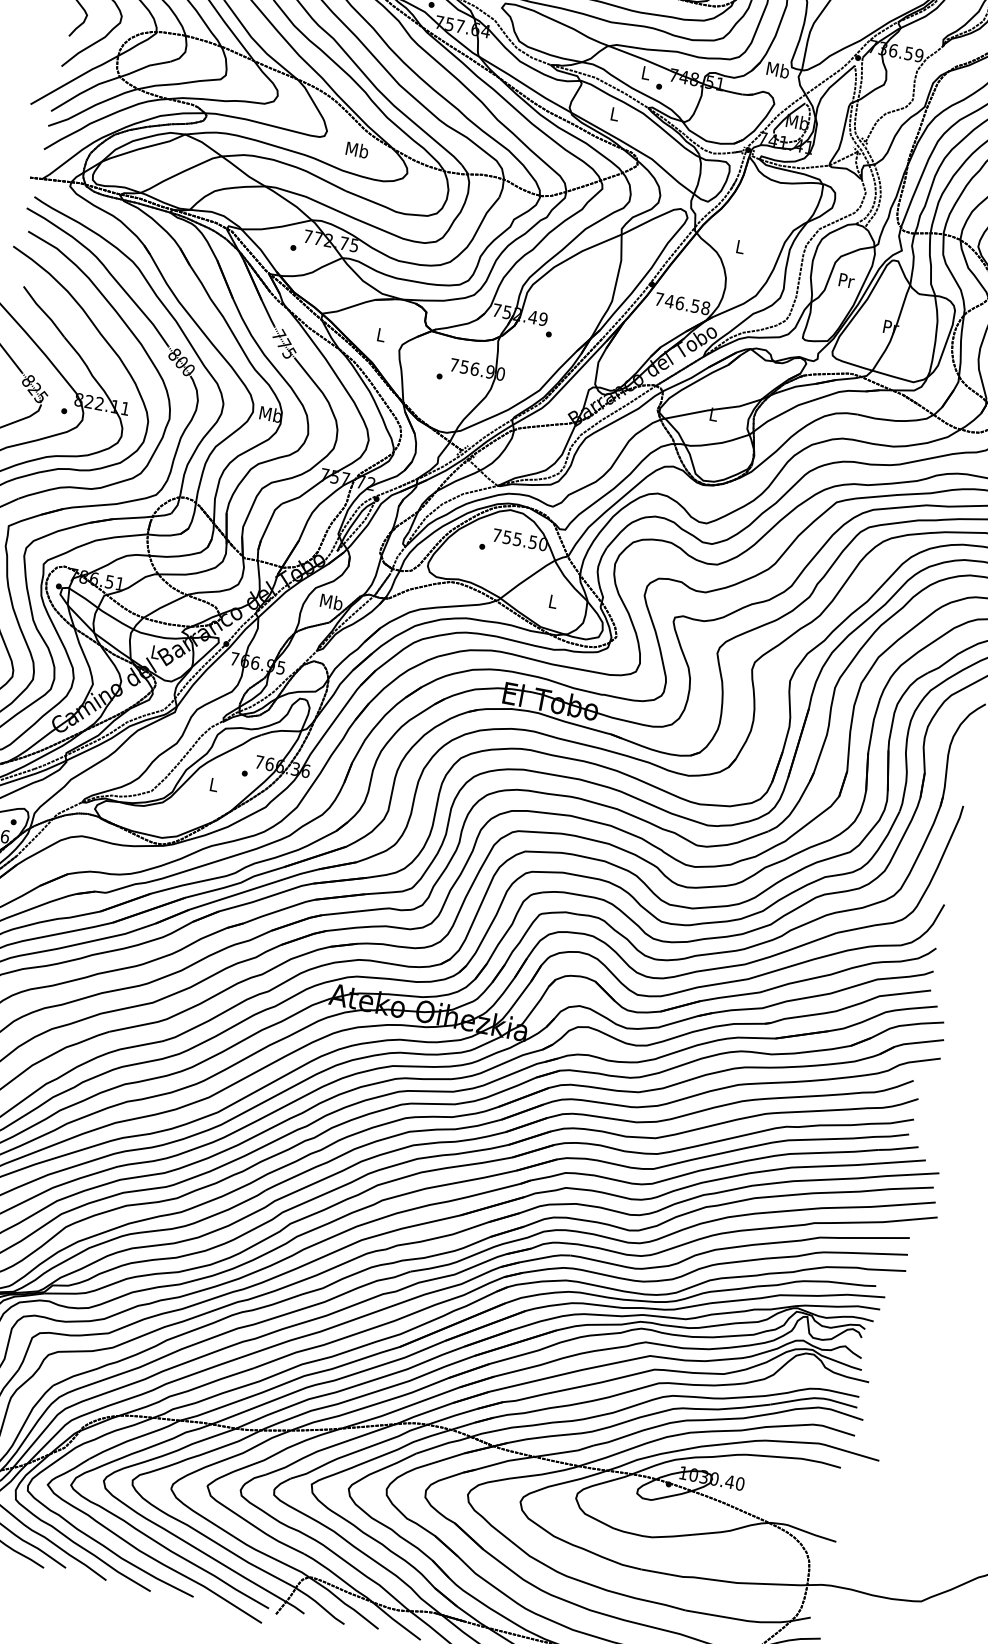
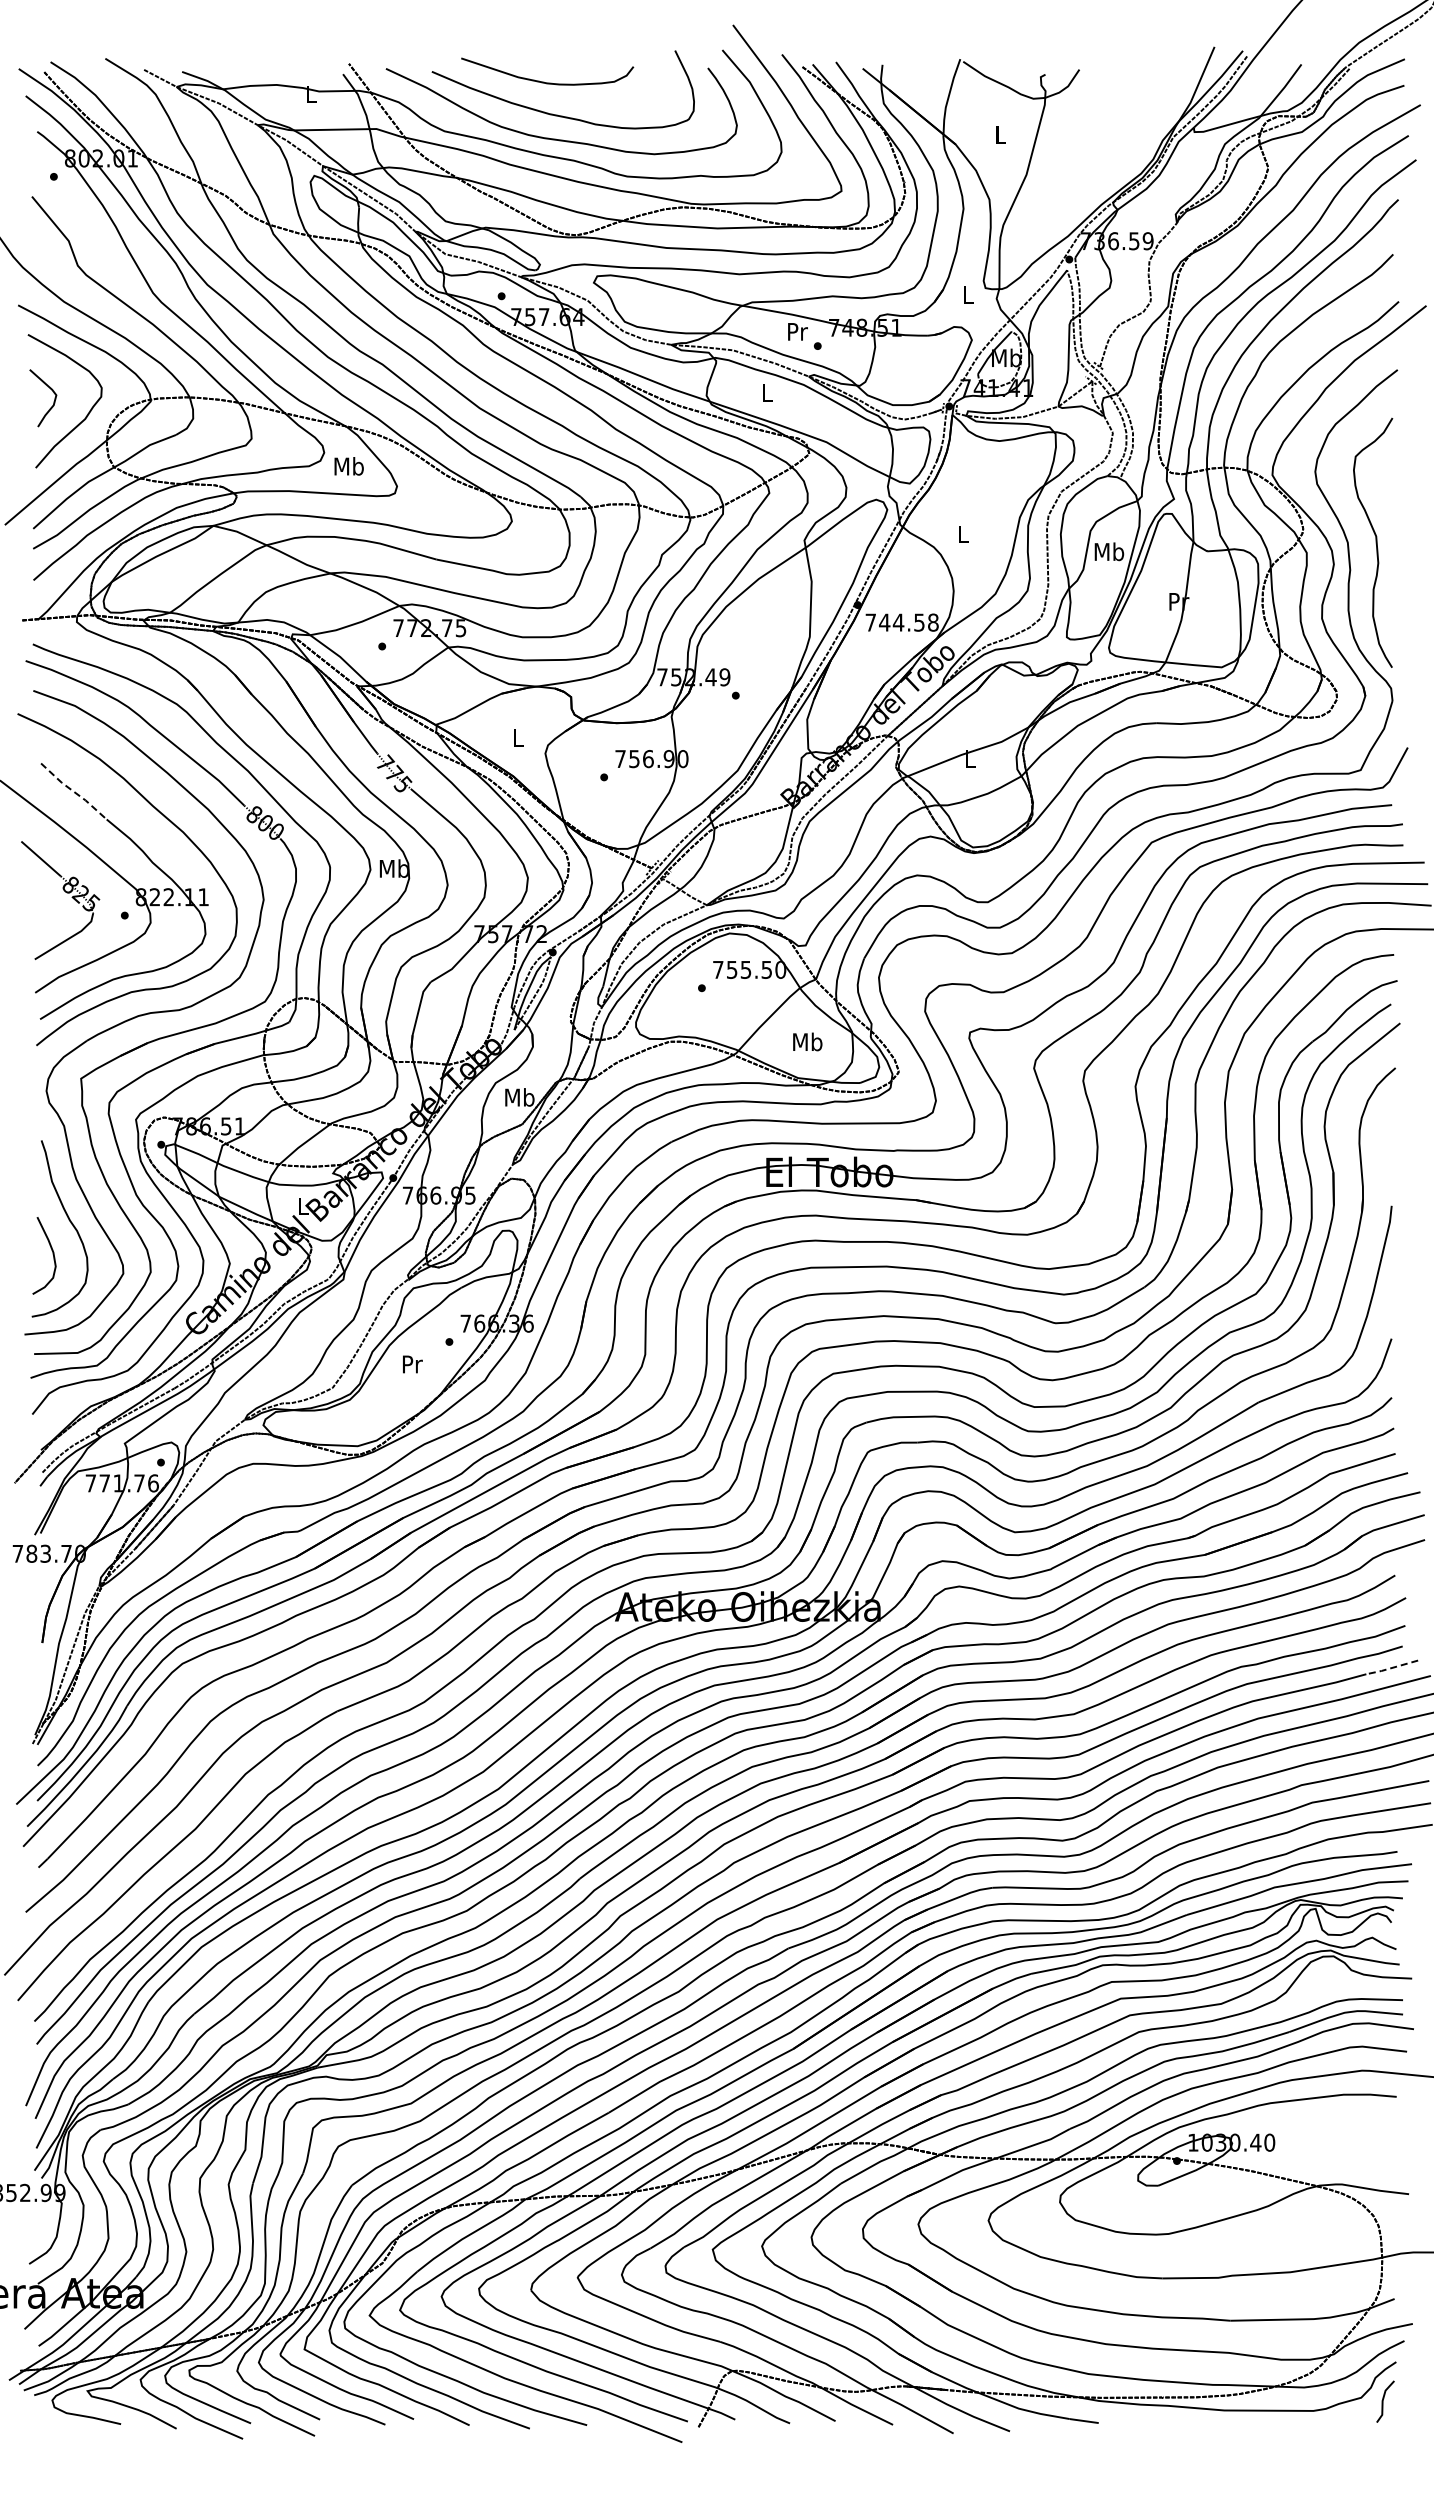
text: (778, 69) -> (968, 294), Mb -> L
text: (646, 72) -> (797, 331), L -> Pr
text: (356, 150) -> (348, 466), moved
text: (846, 280) -> (1109, 551), Pr -> Mb
text: (679, 303) -> (898, 622), 746.58 -> 744.58
line: (43, 311) -> (73, 791), solid -> dashed
text: (553, 601) -> (807, 1041), L -> Mb
text: (214, 785) -> (412, 1364), L -> Pr
line: (897, 1149) -> (1391, 1668), solid -> dashed

